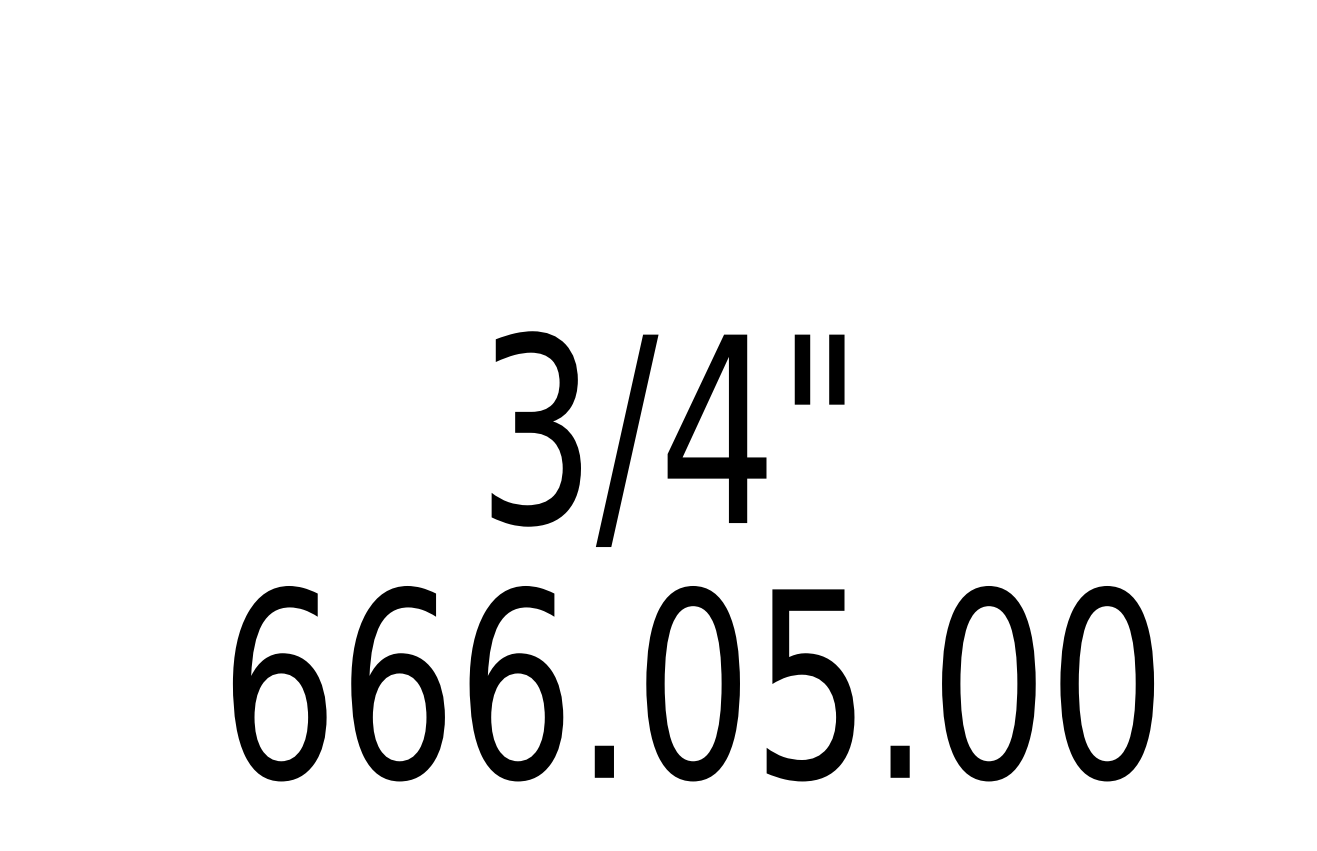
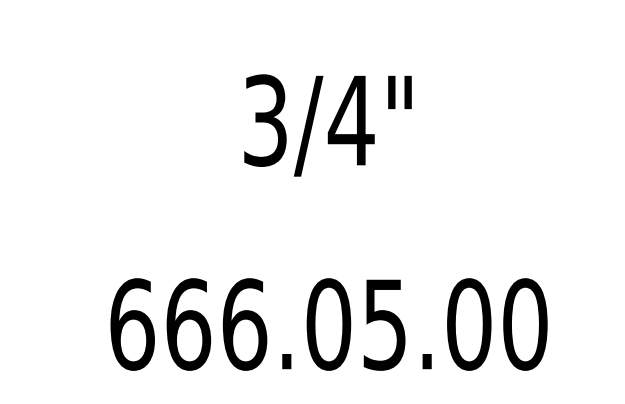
text: (666, 439) -> (327, 125), moved

